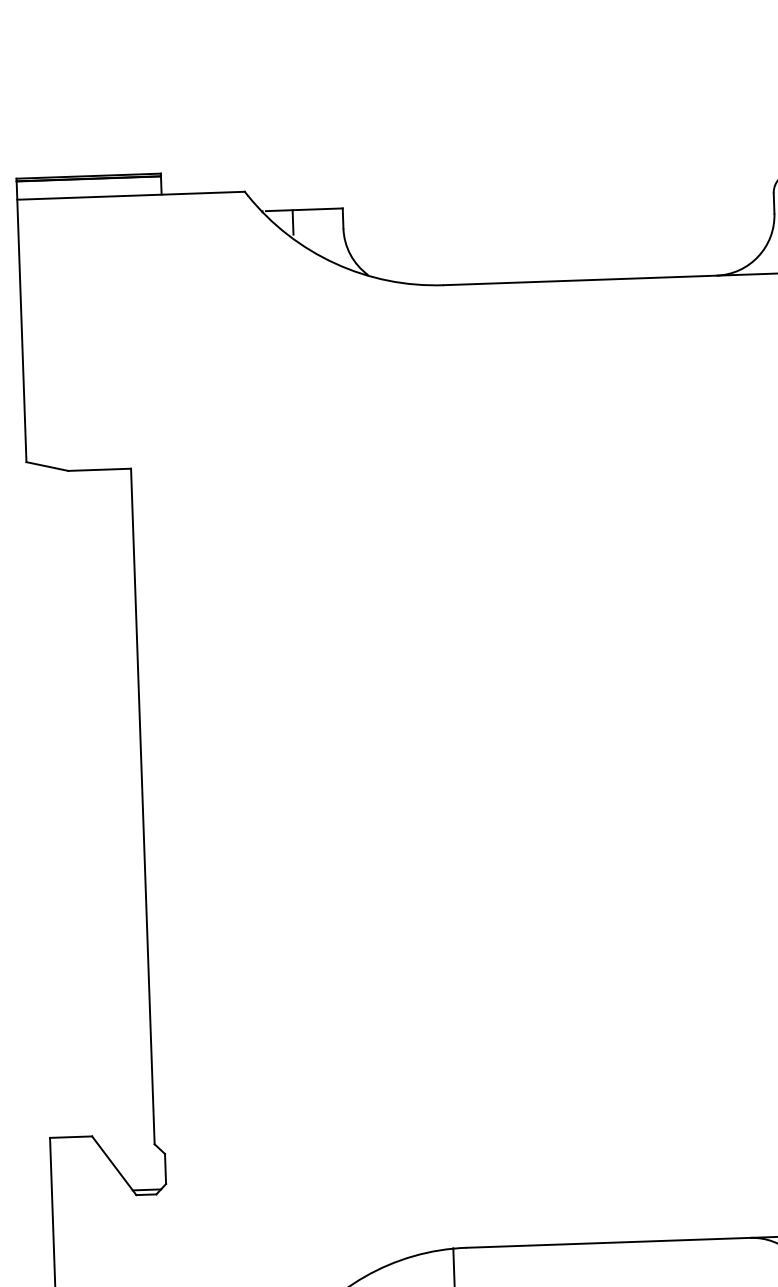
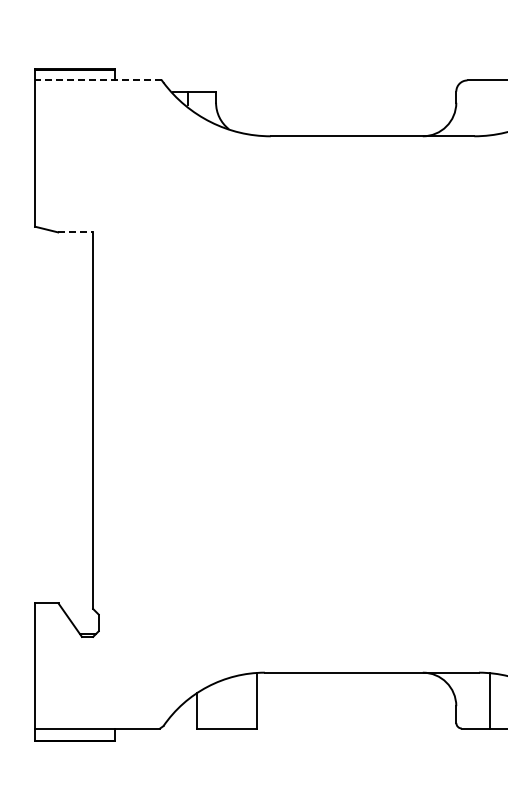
line: (129, 195) -> (97, 80), solid -> dashed
line: (101, 469) -> (76, 232), solid -> dashed

